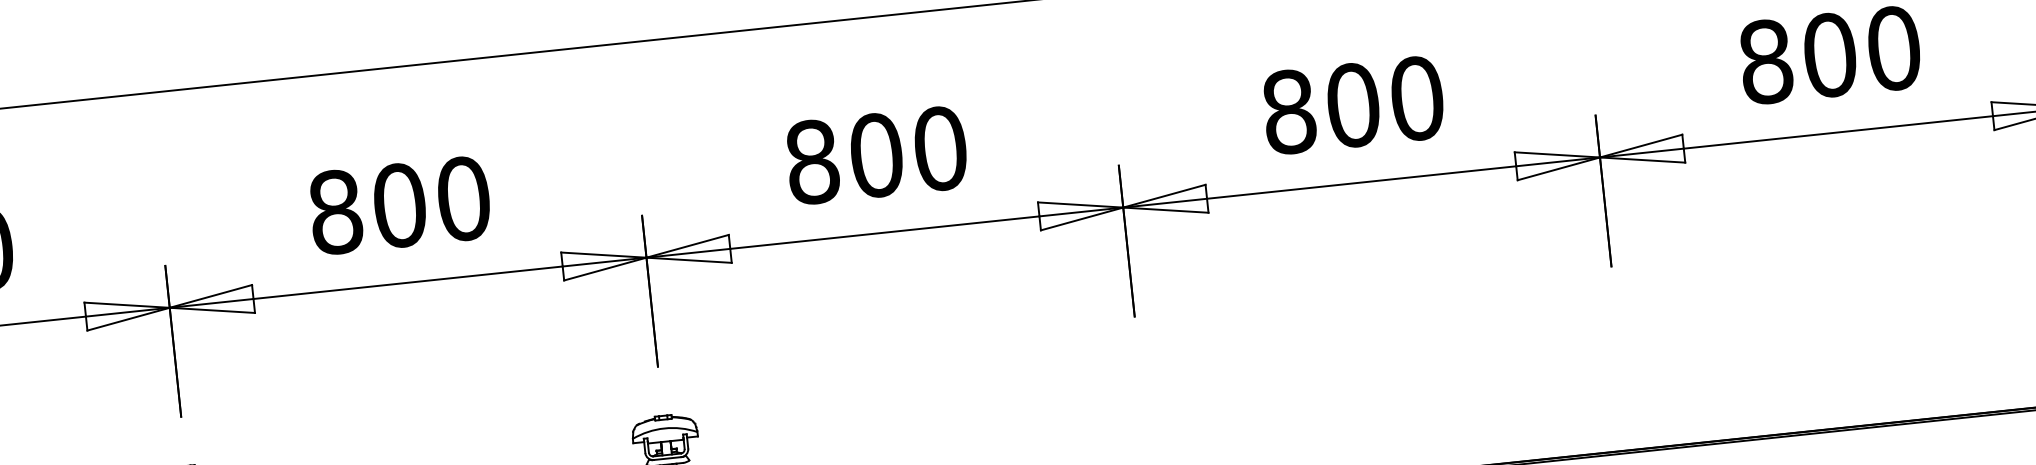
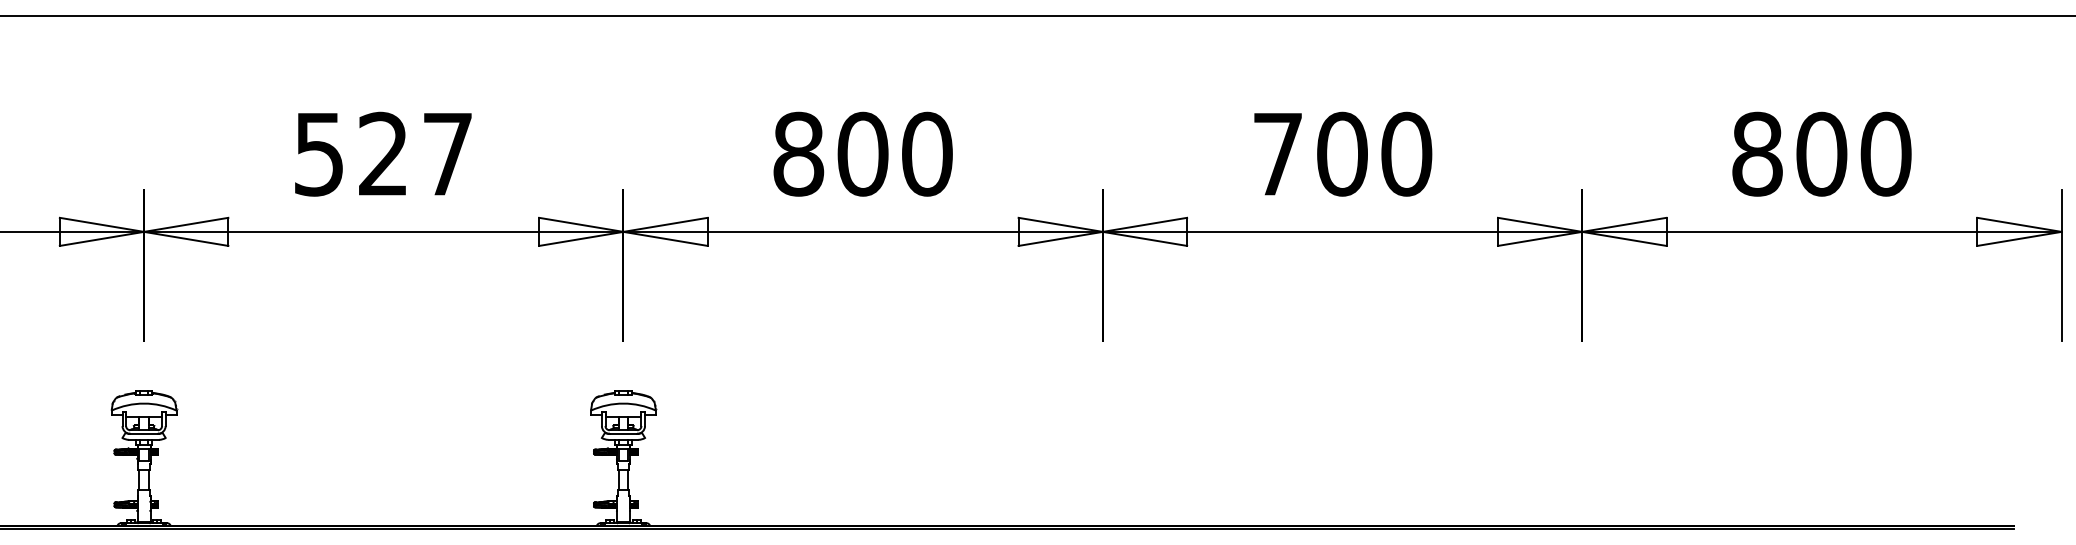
text: (1289, 111) -> (1278, 153), 800 -> 700
text: (399, 204) -> (383, 153), 800 -> 527

